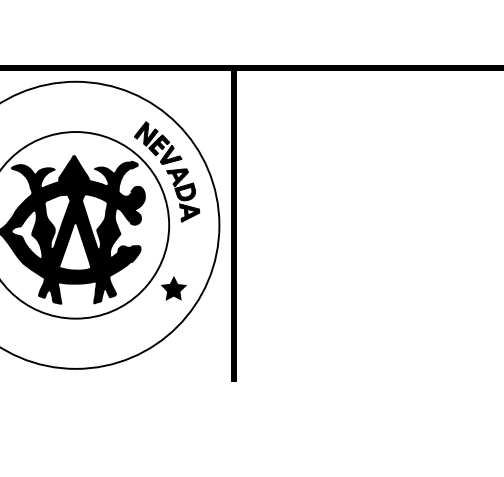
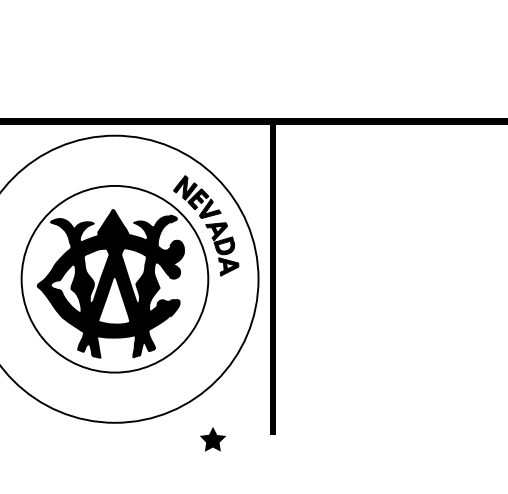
part: (173, 288) -> (212, 439), moved

